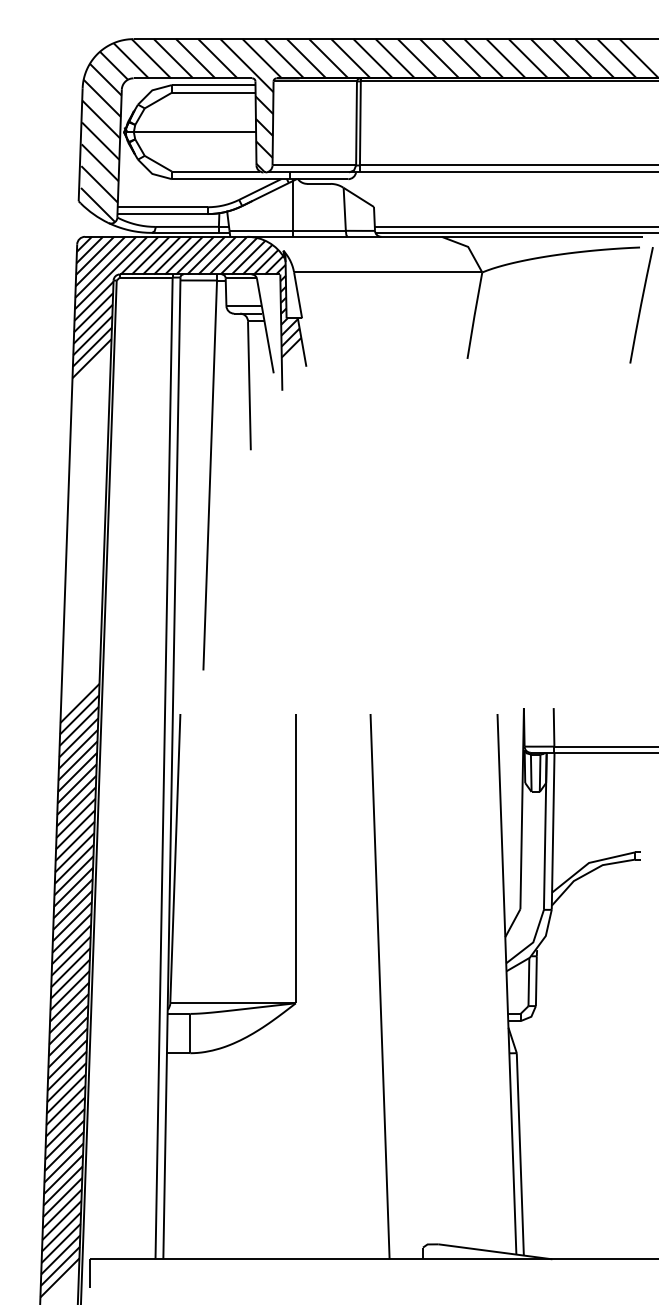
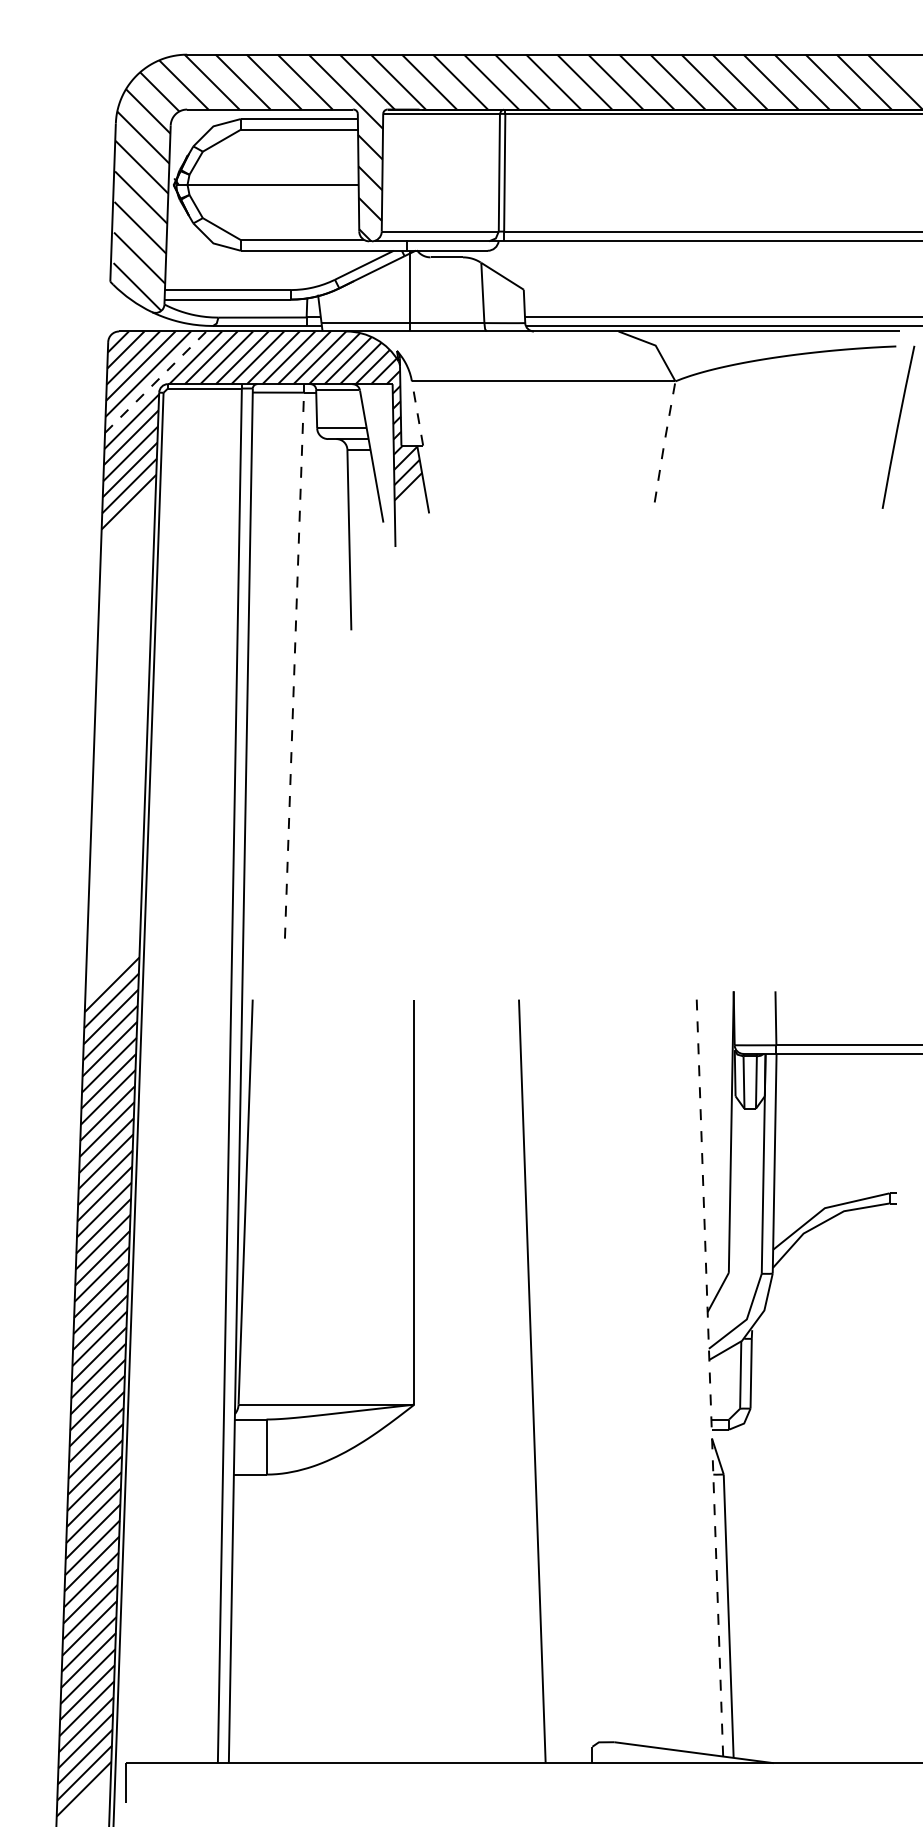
line: (111, 272) -> (156, 381), solid -> dashed
line: (298, 295) -> (418, 413), solid -> dashed
line: (474, 315) -> (664, 441), solid -> dashed
line: (210, 475) -> (294, 665), solid -> dashed
line: (506, 983) -> (709, 1376), solid -> dashed

